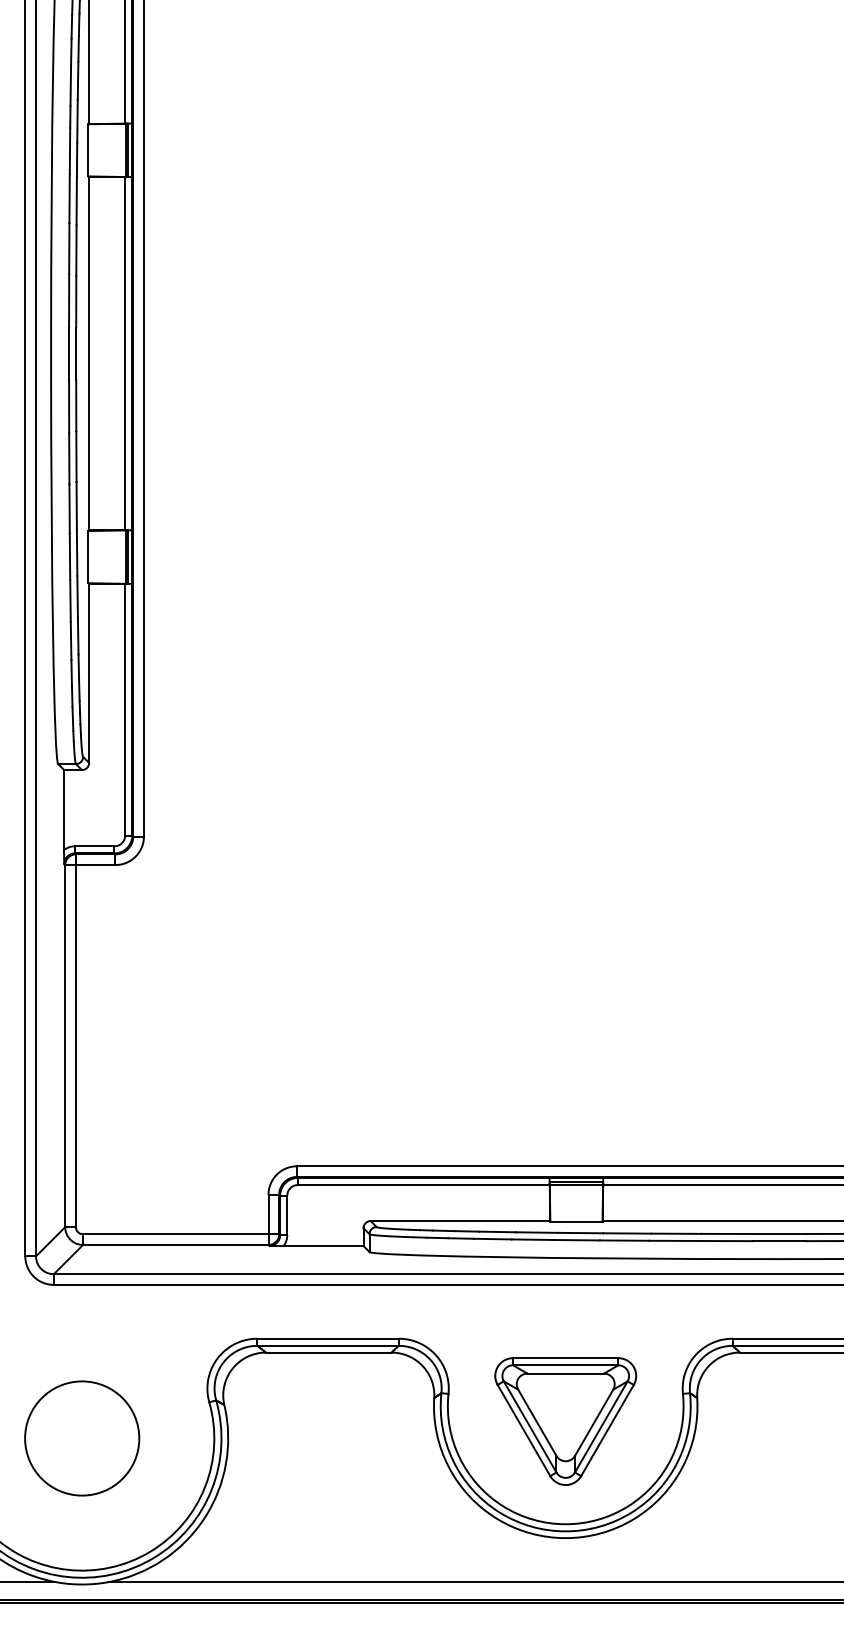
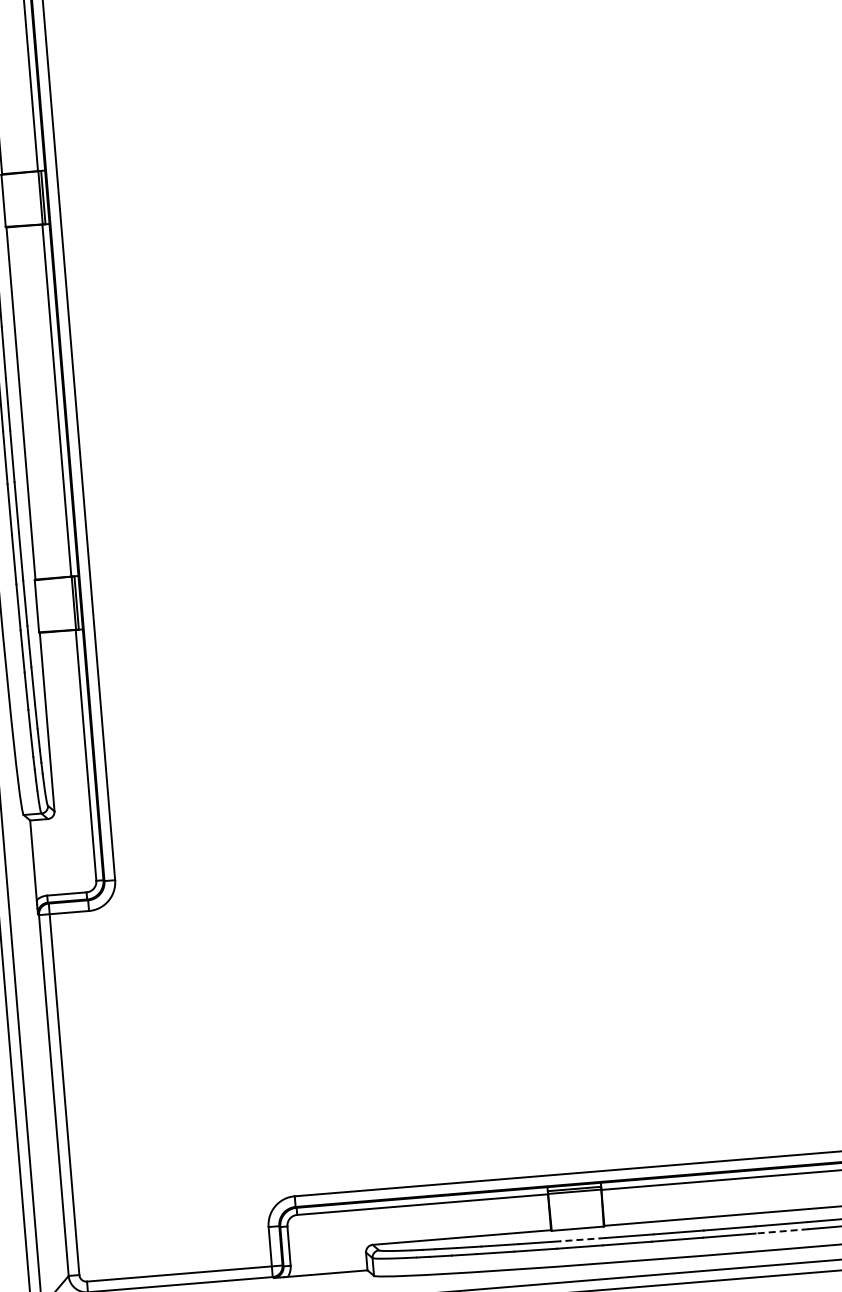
line: (580, 1233) -> (582, 1240), solid -> dashed
line: (779, 1241) -> (781, 1231), solid -> dashed

